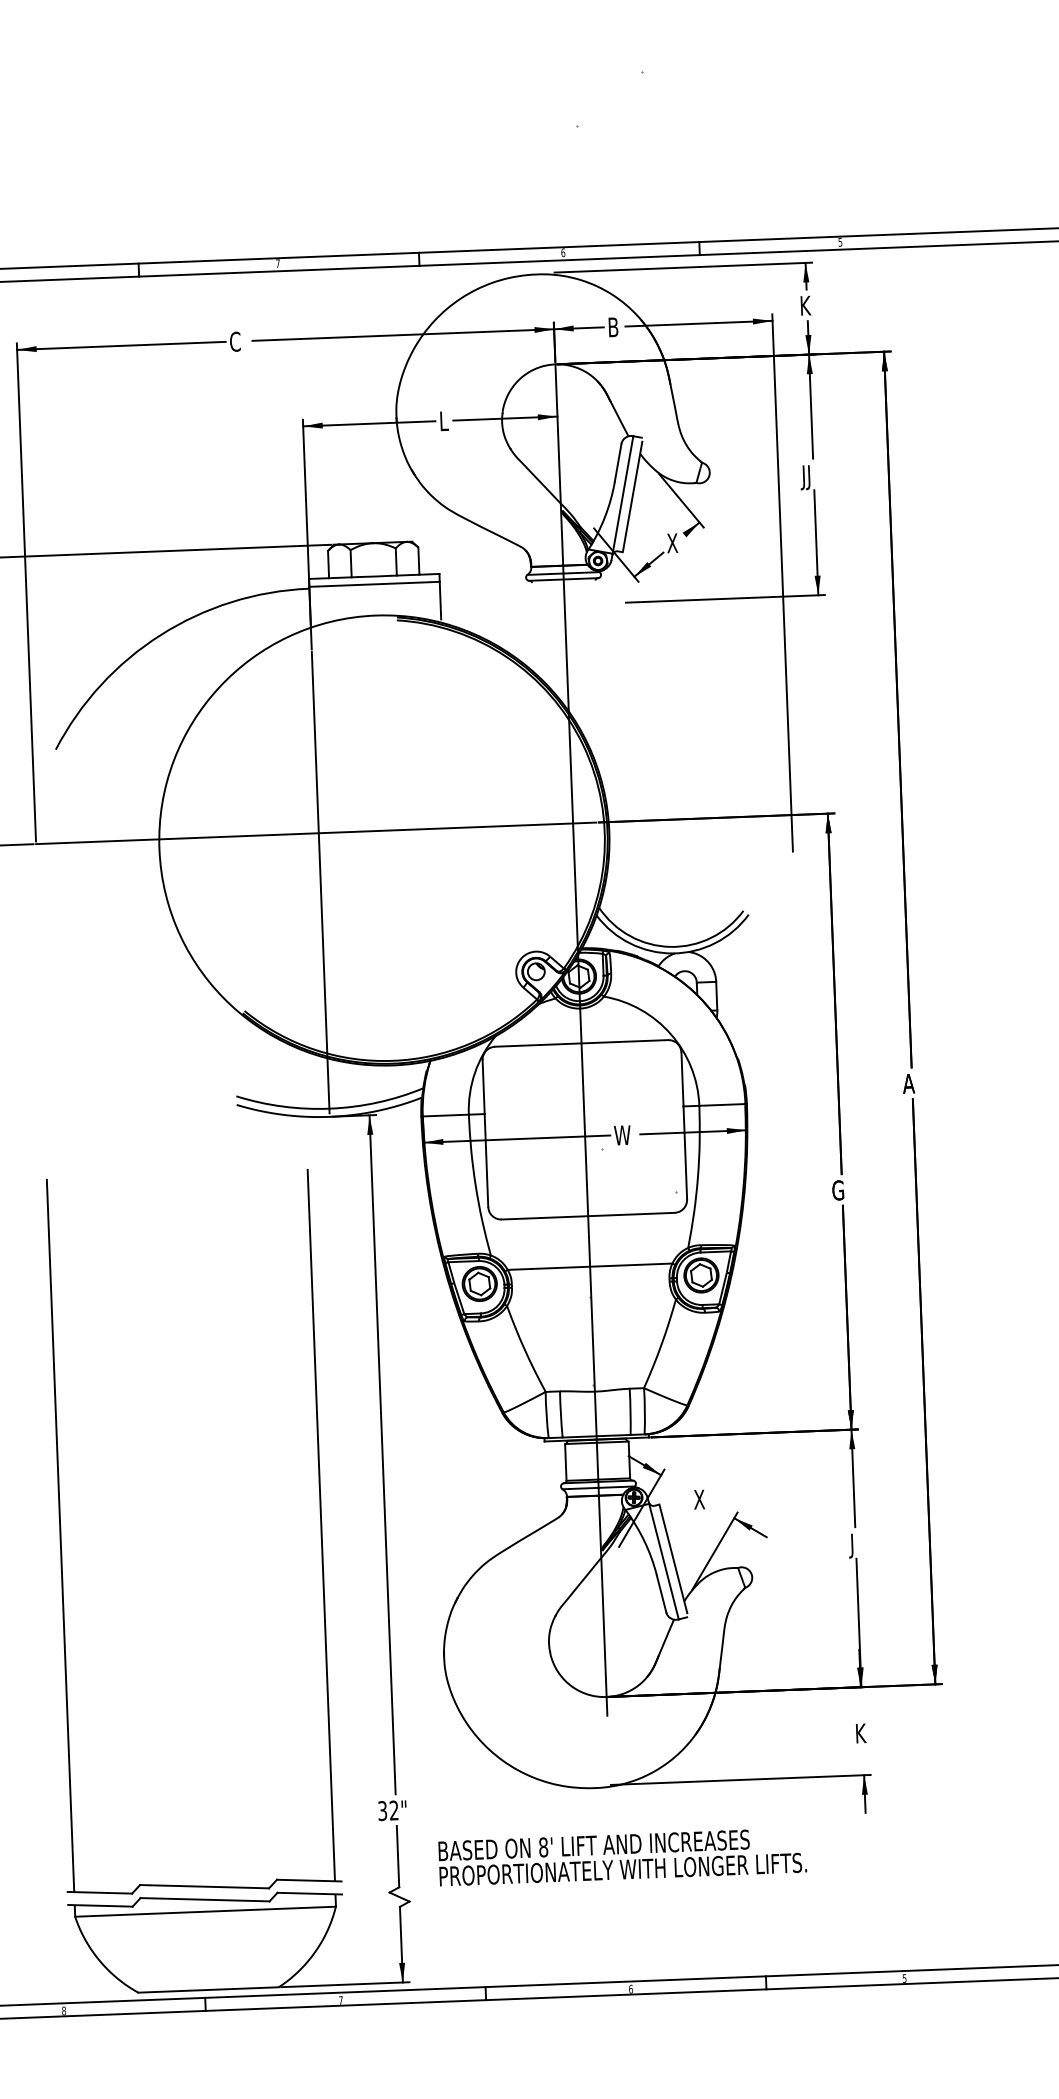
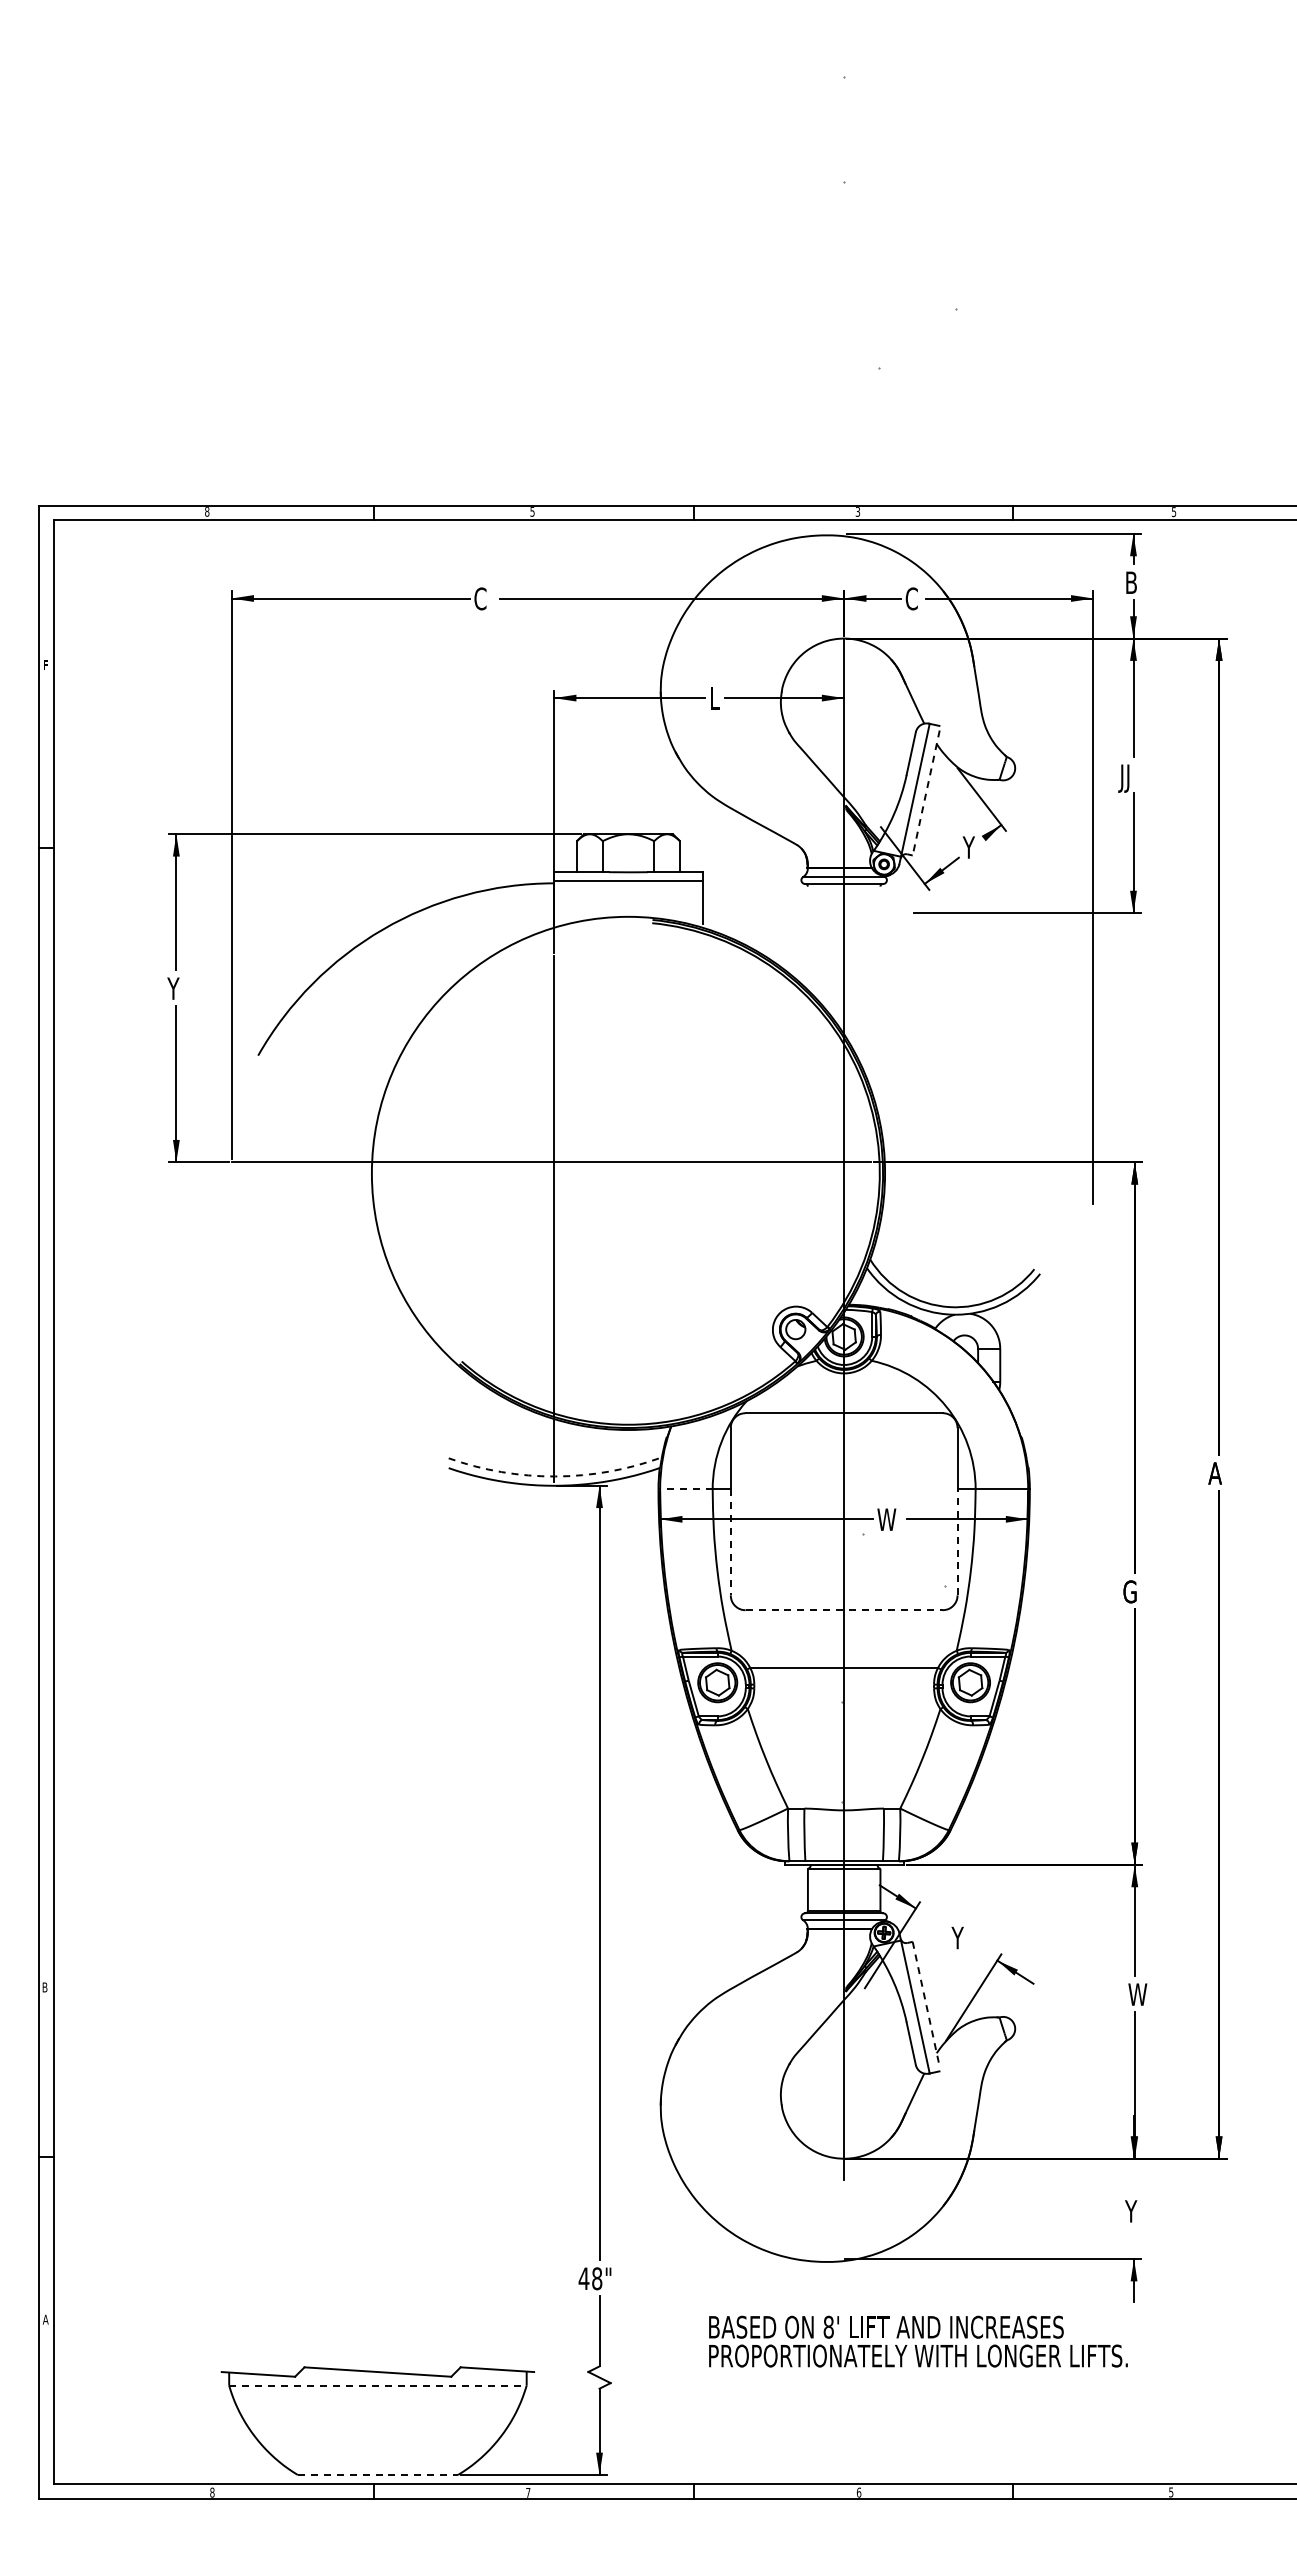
text: (562, 252) -> (857, 511), 6 -> 3
text: (277, 263) -> (532, 511), 7 -> 5
text: (806, 305) -> (1132, 582), K -> B
text: (613, 326) -> (911, 598), B -> C
line: (632, 496) -> (926, 792), solid -> dashed
text: (671, 543) -> (968, 847), X -> Y
arc: (330, 1108) -> (555, 1476), solid -> dashed
line: (445, 1115) -> (685, 1489), solid -> dashed
line: (685, 1152) -> (957, 1542), solid -> dashed
line: (486, 1160) -> (730, 1542), solid -> dashed
line: (588, 1216) -> (844, 1610), solid -> dashed
text: (698, 1499) -> (957, 1937), X -> Y
part: (61, 1537) -> (230, 1953), removed
text: (857, 1545) -> (1136, 1997), J -> W
line: (673, 1559) -> (926, 2004), solid -> dashed
text: (860, 1733) -> (1131, 2211), K -> Y
text: (388, 1810) -> (590, 2278), 32" -> 48"
text: (622, 1856) -> (918, 2341), moved
line: (205, 1911) -> (377, 2385), solid -> dashed
line: (209, 1989) -> (378, 2474), solid -> dashed

